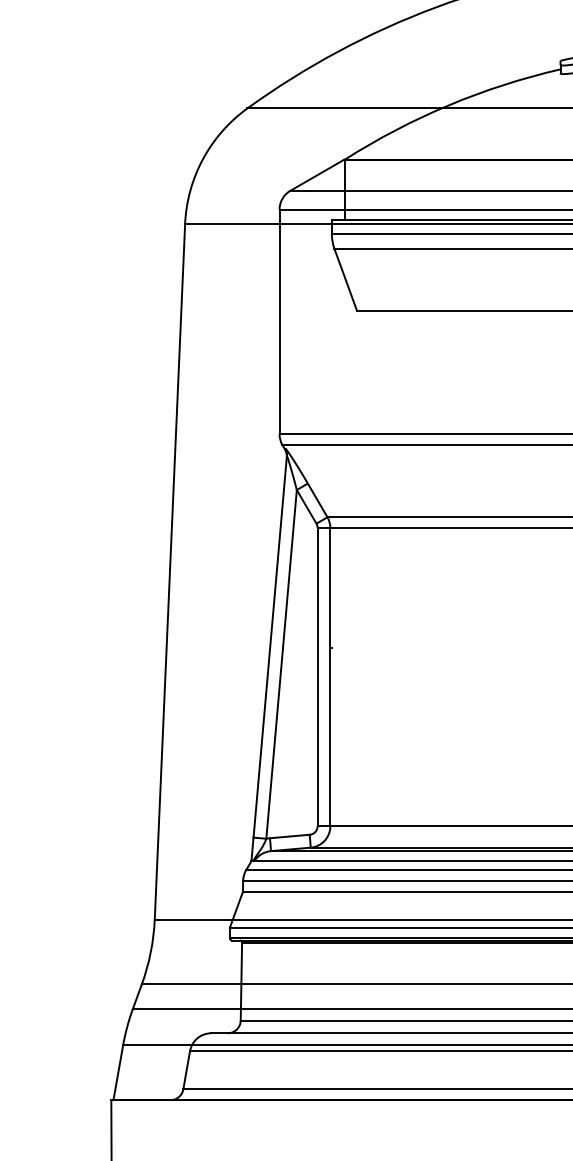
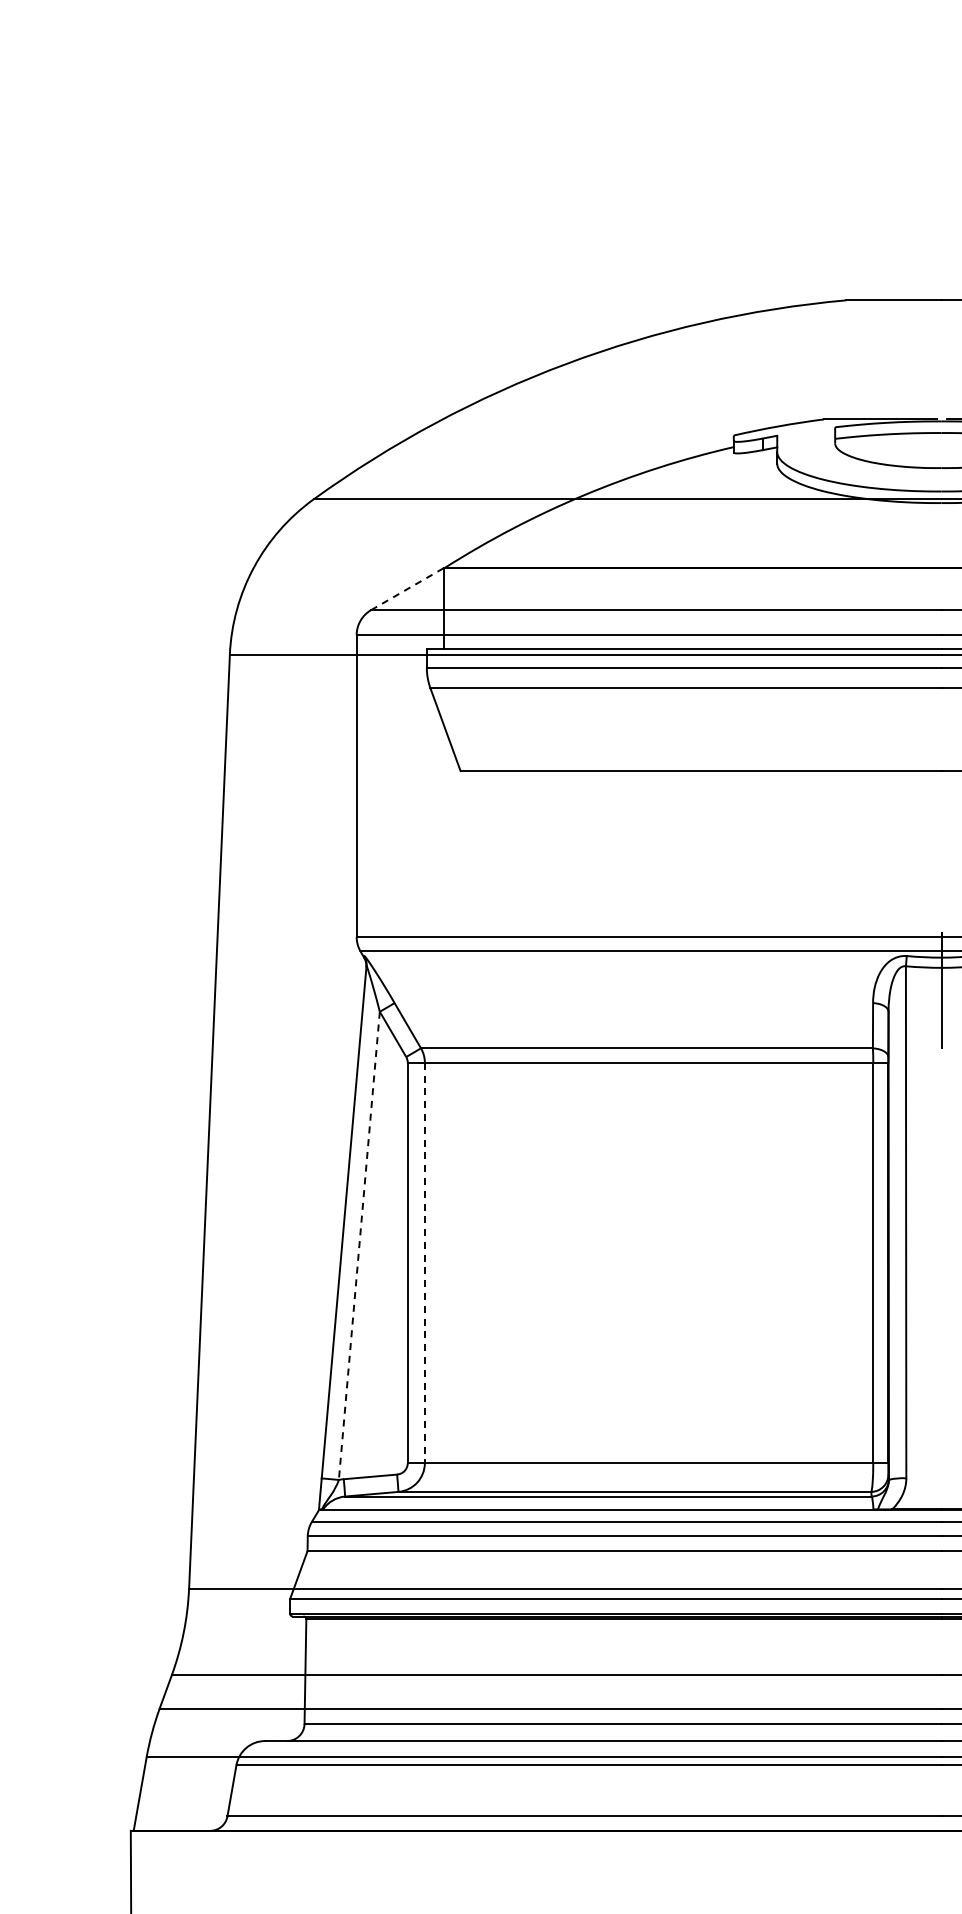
line: (317, 175) -> (407, 589), solid -> dashed
line: (281, 664) -> (359, 1245), solid -> dashed
line: (330, 677) -> (424, 1263), solid -> dashed

